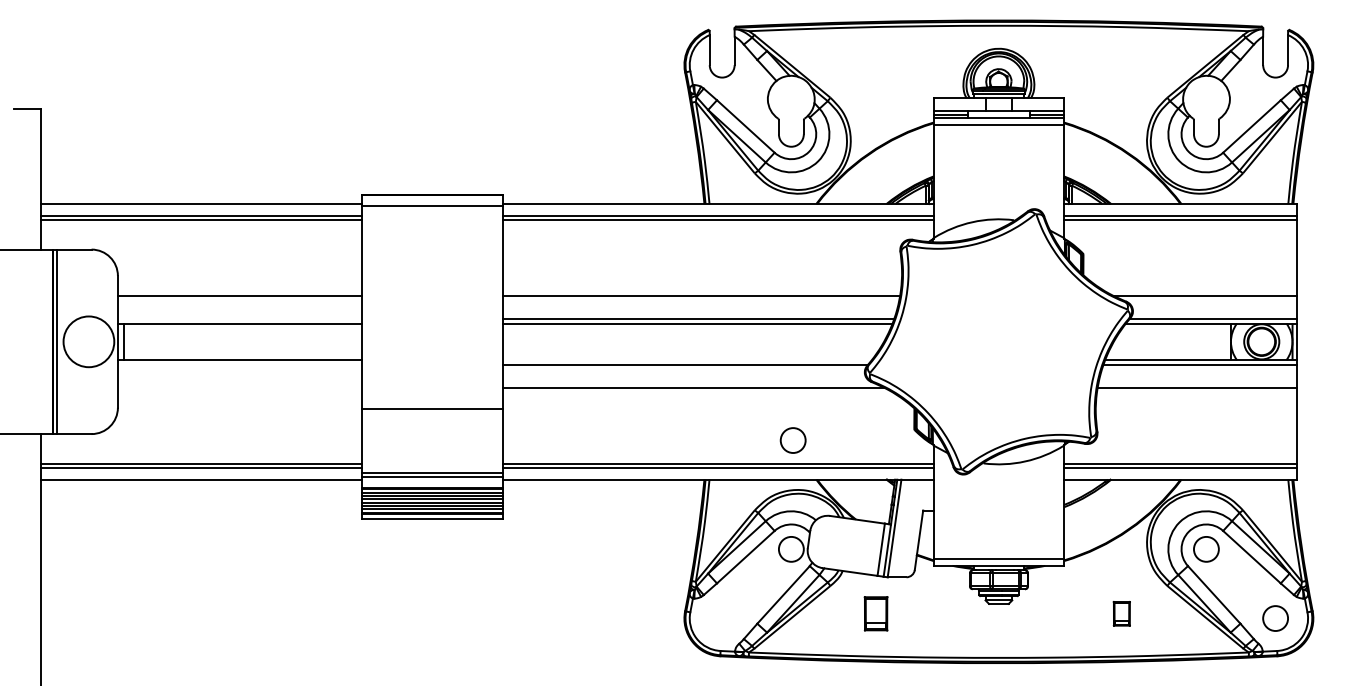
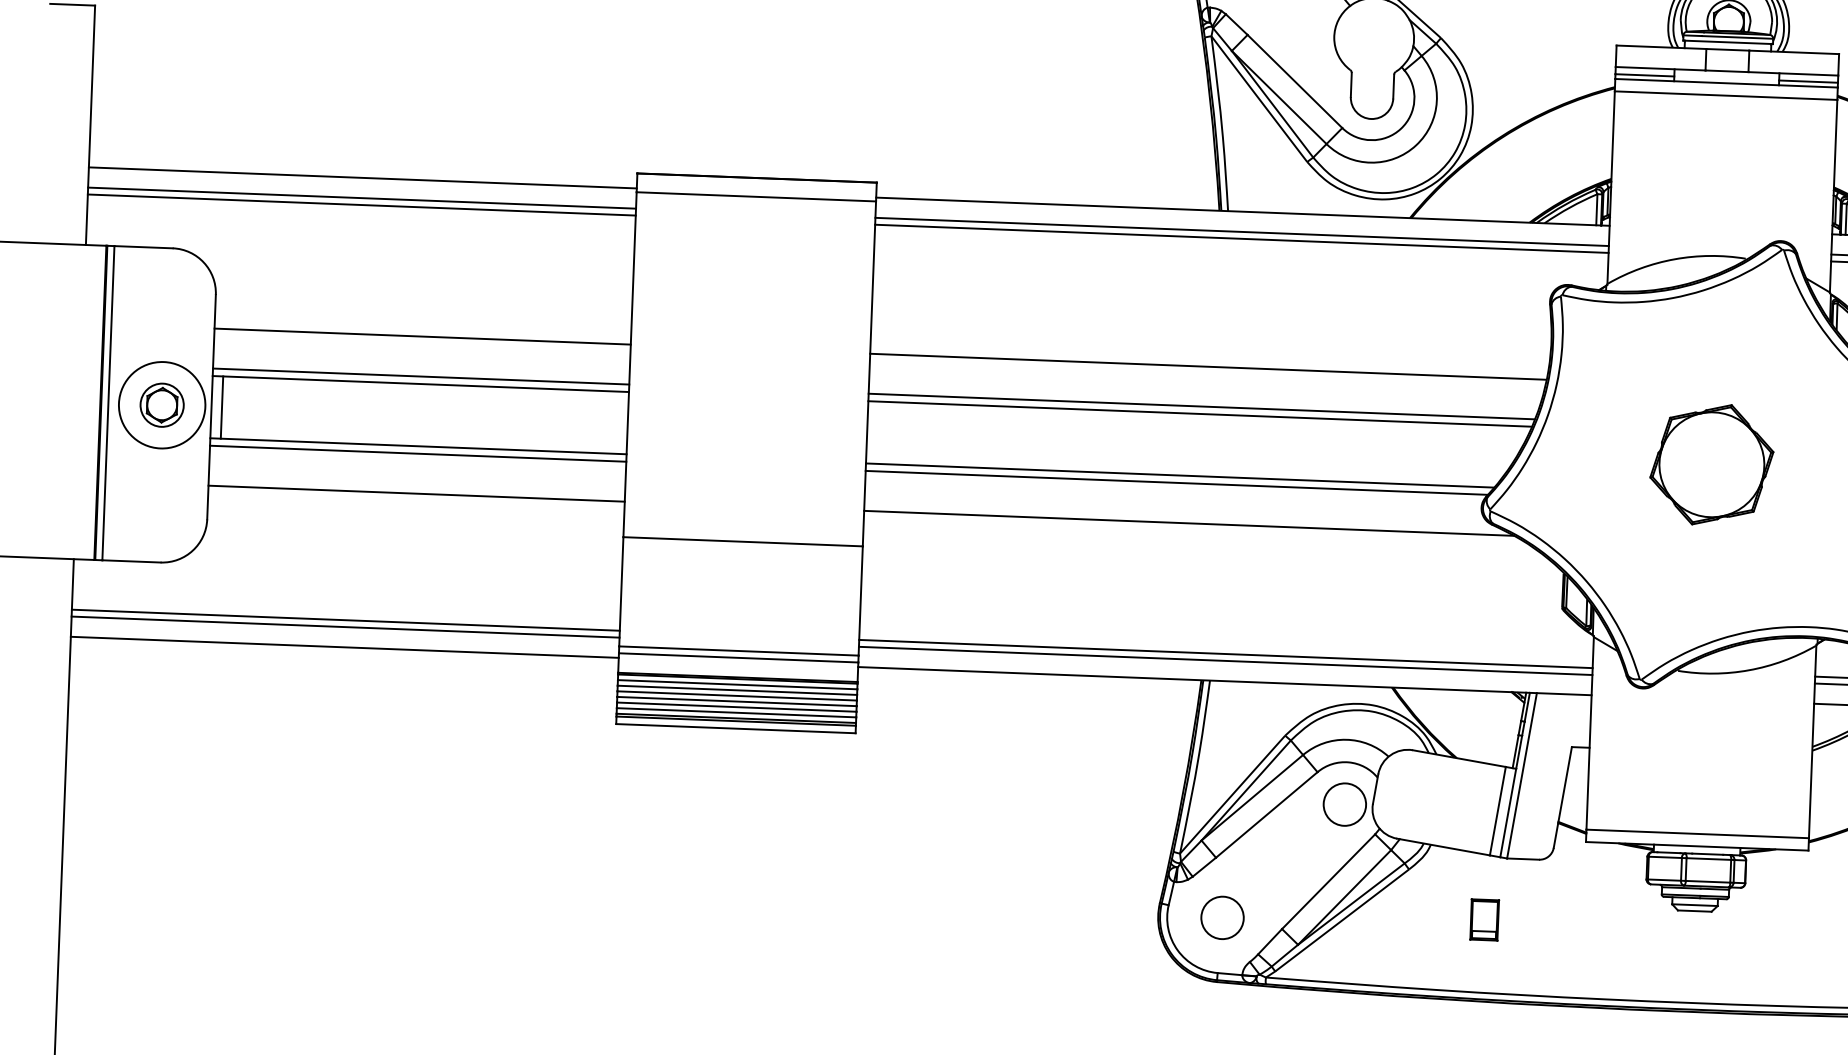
line: (239, 319) -> (420, 377), added
part: (88, 341) -> (161, 404), added
part: (998, 341) -> (1711, 464), added
line: (686, 360) -> (1178, 476), added
line: (239, 364) -> (417, 453), added
line: (239, 387) -> (415, 492), added
circle: (792, 440) -> (1221, 917), moved
part: (875, 613) -> (1483, 919), size x0.71

